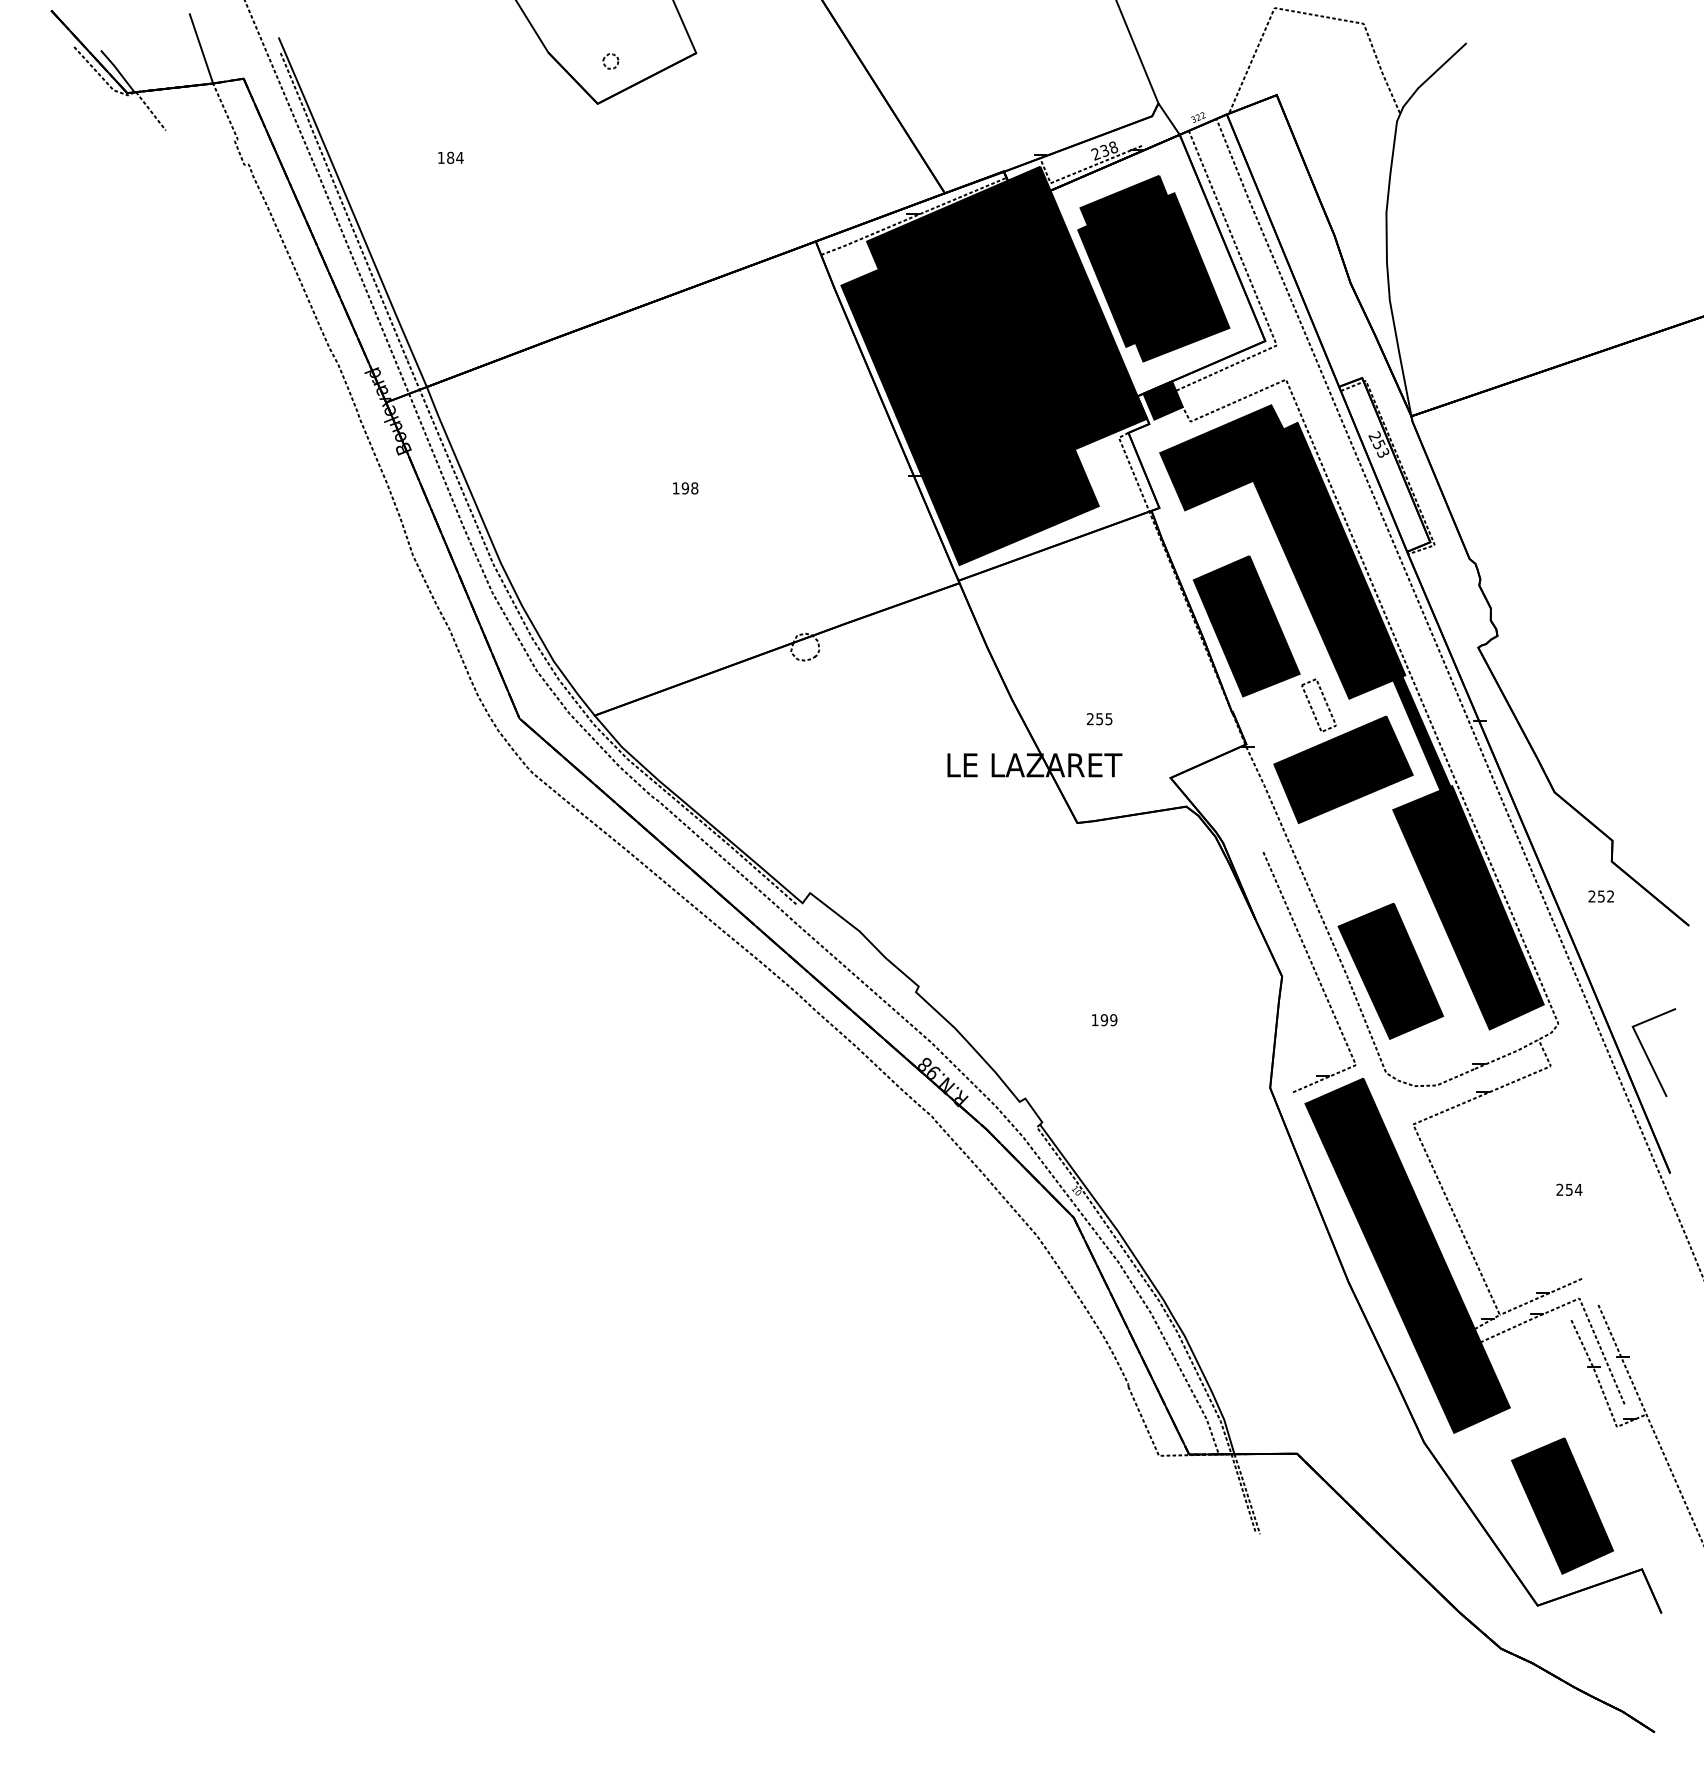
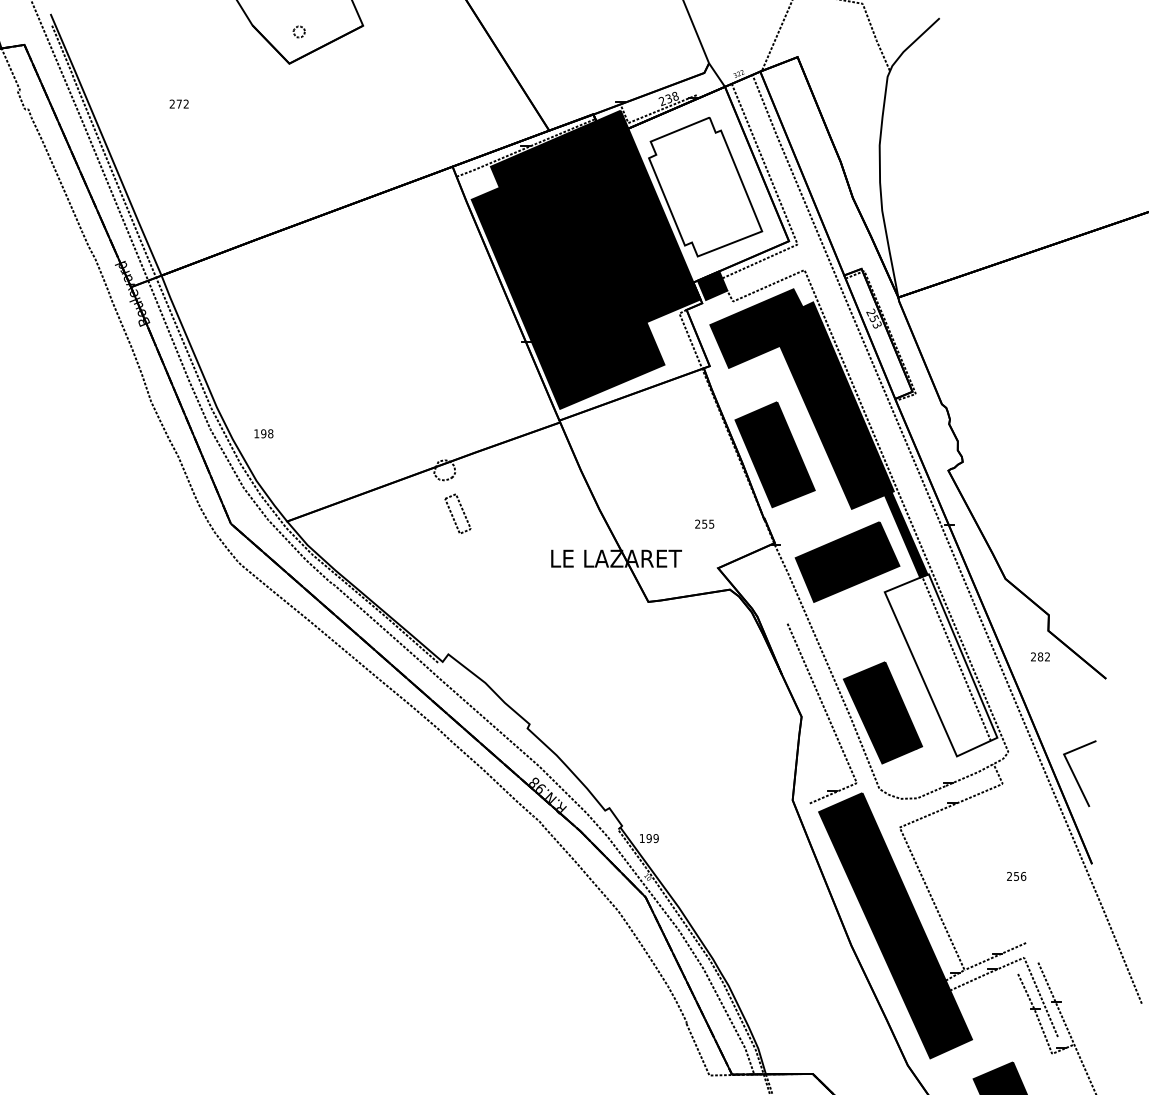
text: (450, 157) -> (179, 103), 184 -> 272
fill: (1153, 268) -> (705, 186), removed
text: (685, 488) -> (263, 433), moved
part: (1312, 707) -> (453, 515), moved
text: (1099, 719) -> (704, 524), moved
text: (1600, 896) -> (1039, 656), 252 -> 282
fill: (1468, 907) -> (941, 665), removed
text: (1104, 1020) -> (649, 838), moved
text: (1578, 1189) -> (1023, 876), 254 -> 256

